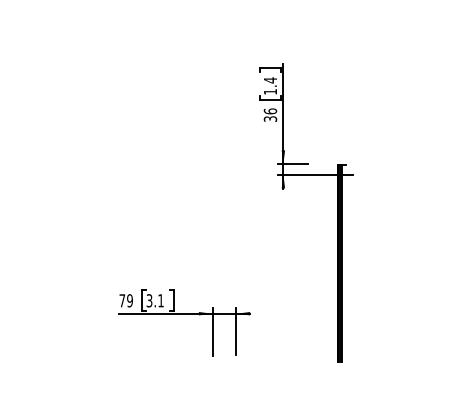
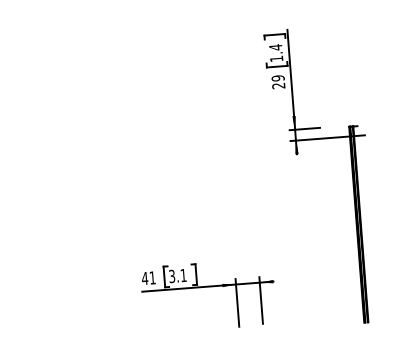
text: (270, 114) -> (278, 81), 36 -> 29
text: (125, 300) -> (148, 277), 79 -> 41

